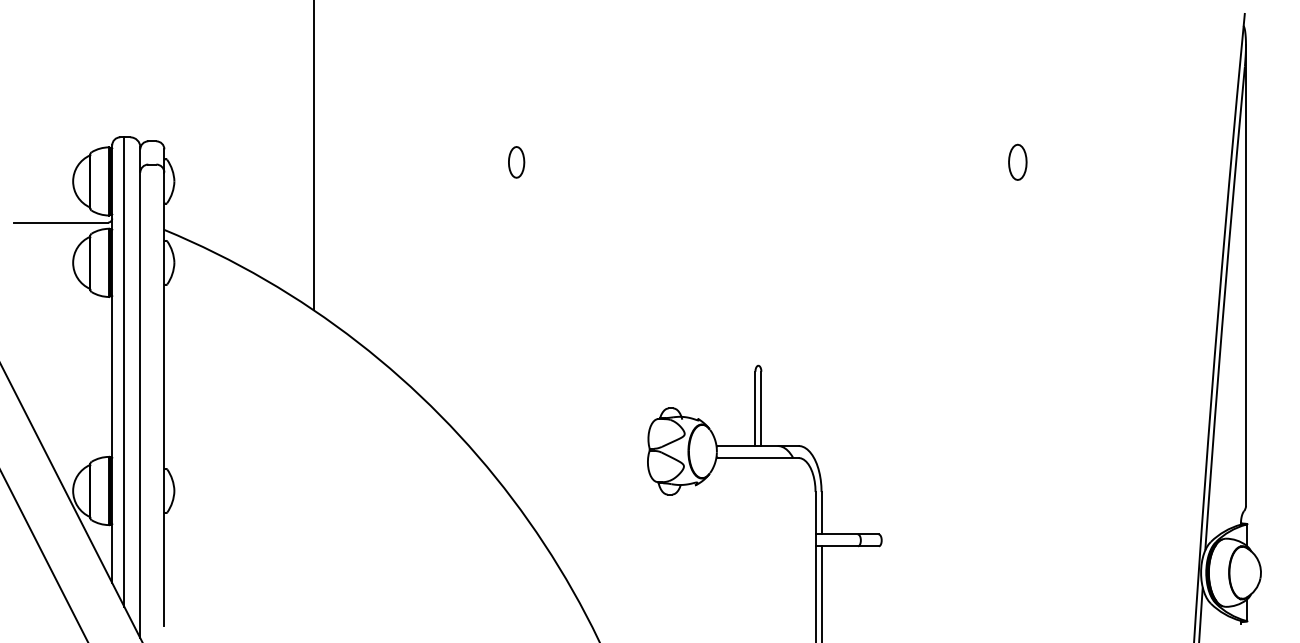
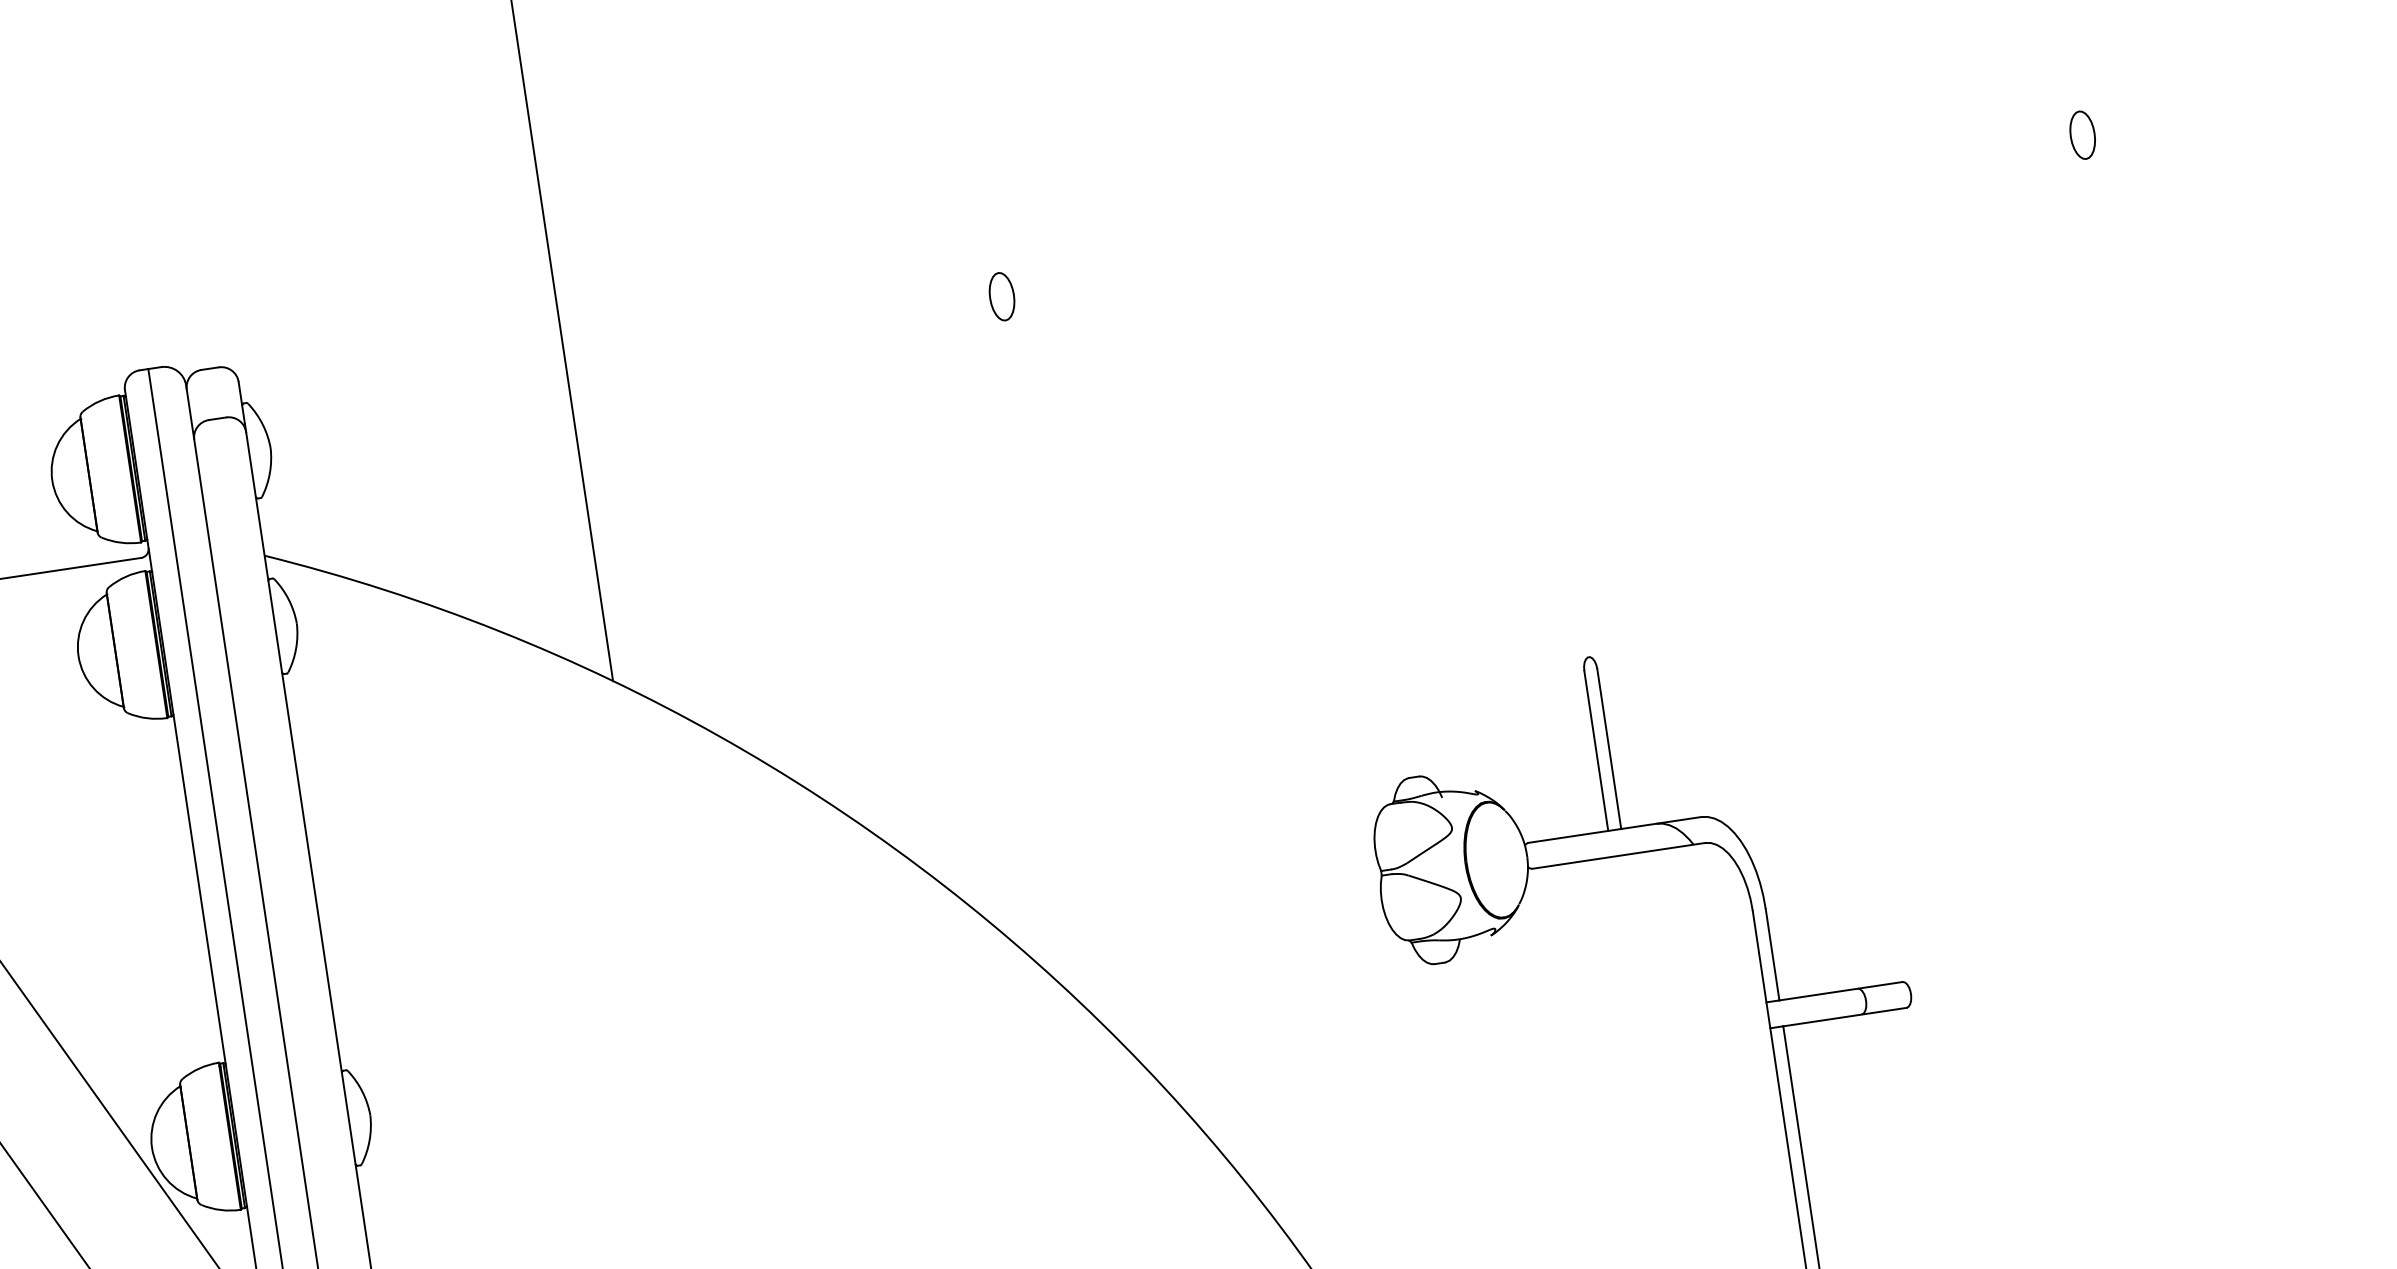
part: (516, 162) -> (1001, 296), size x0.71
part: (1017, 162) -> (2081, 135), size x0.62

